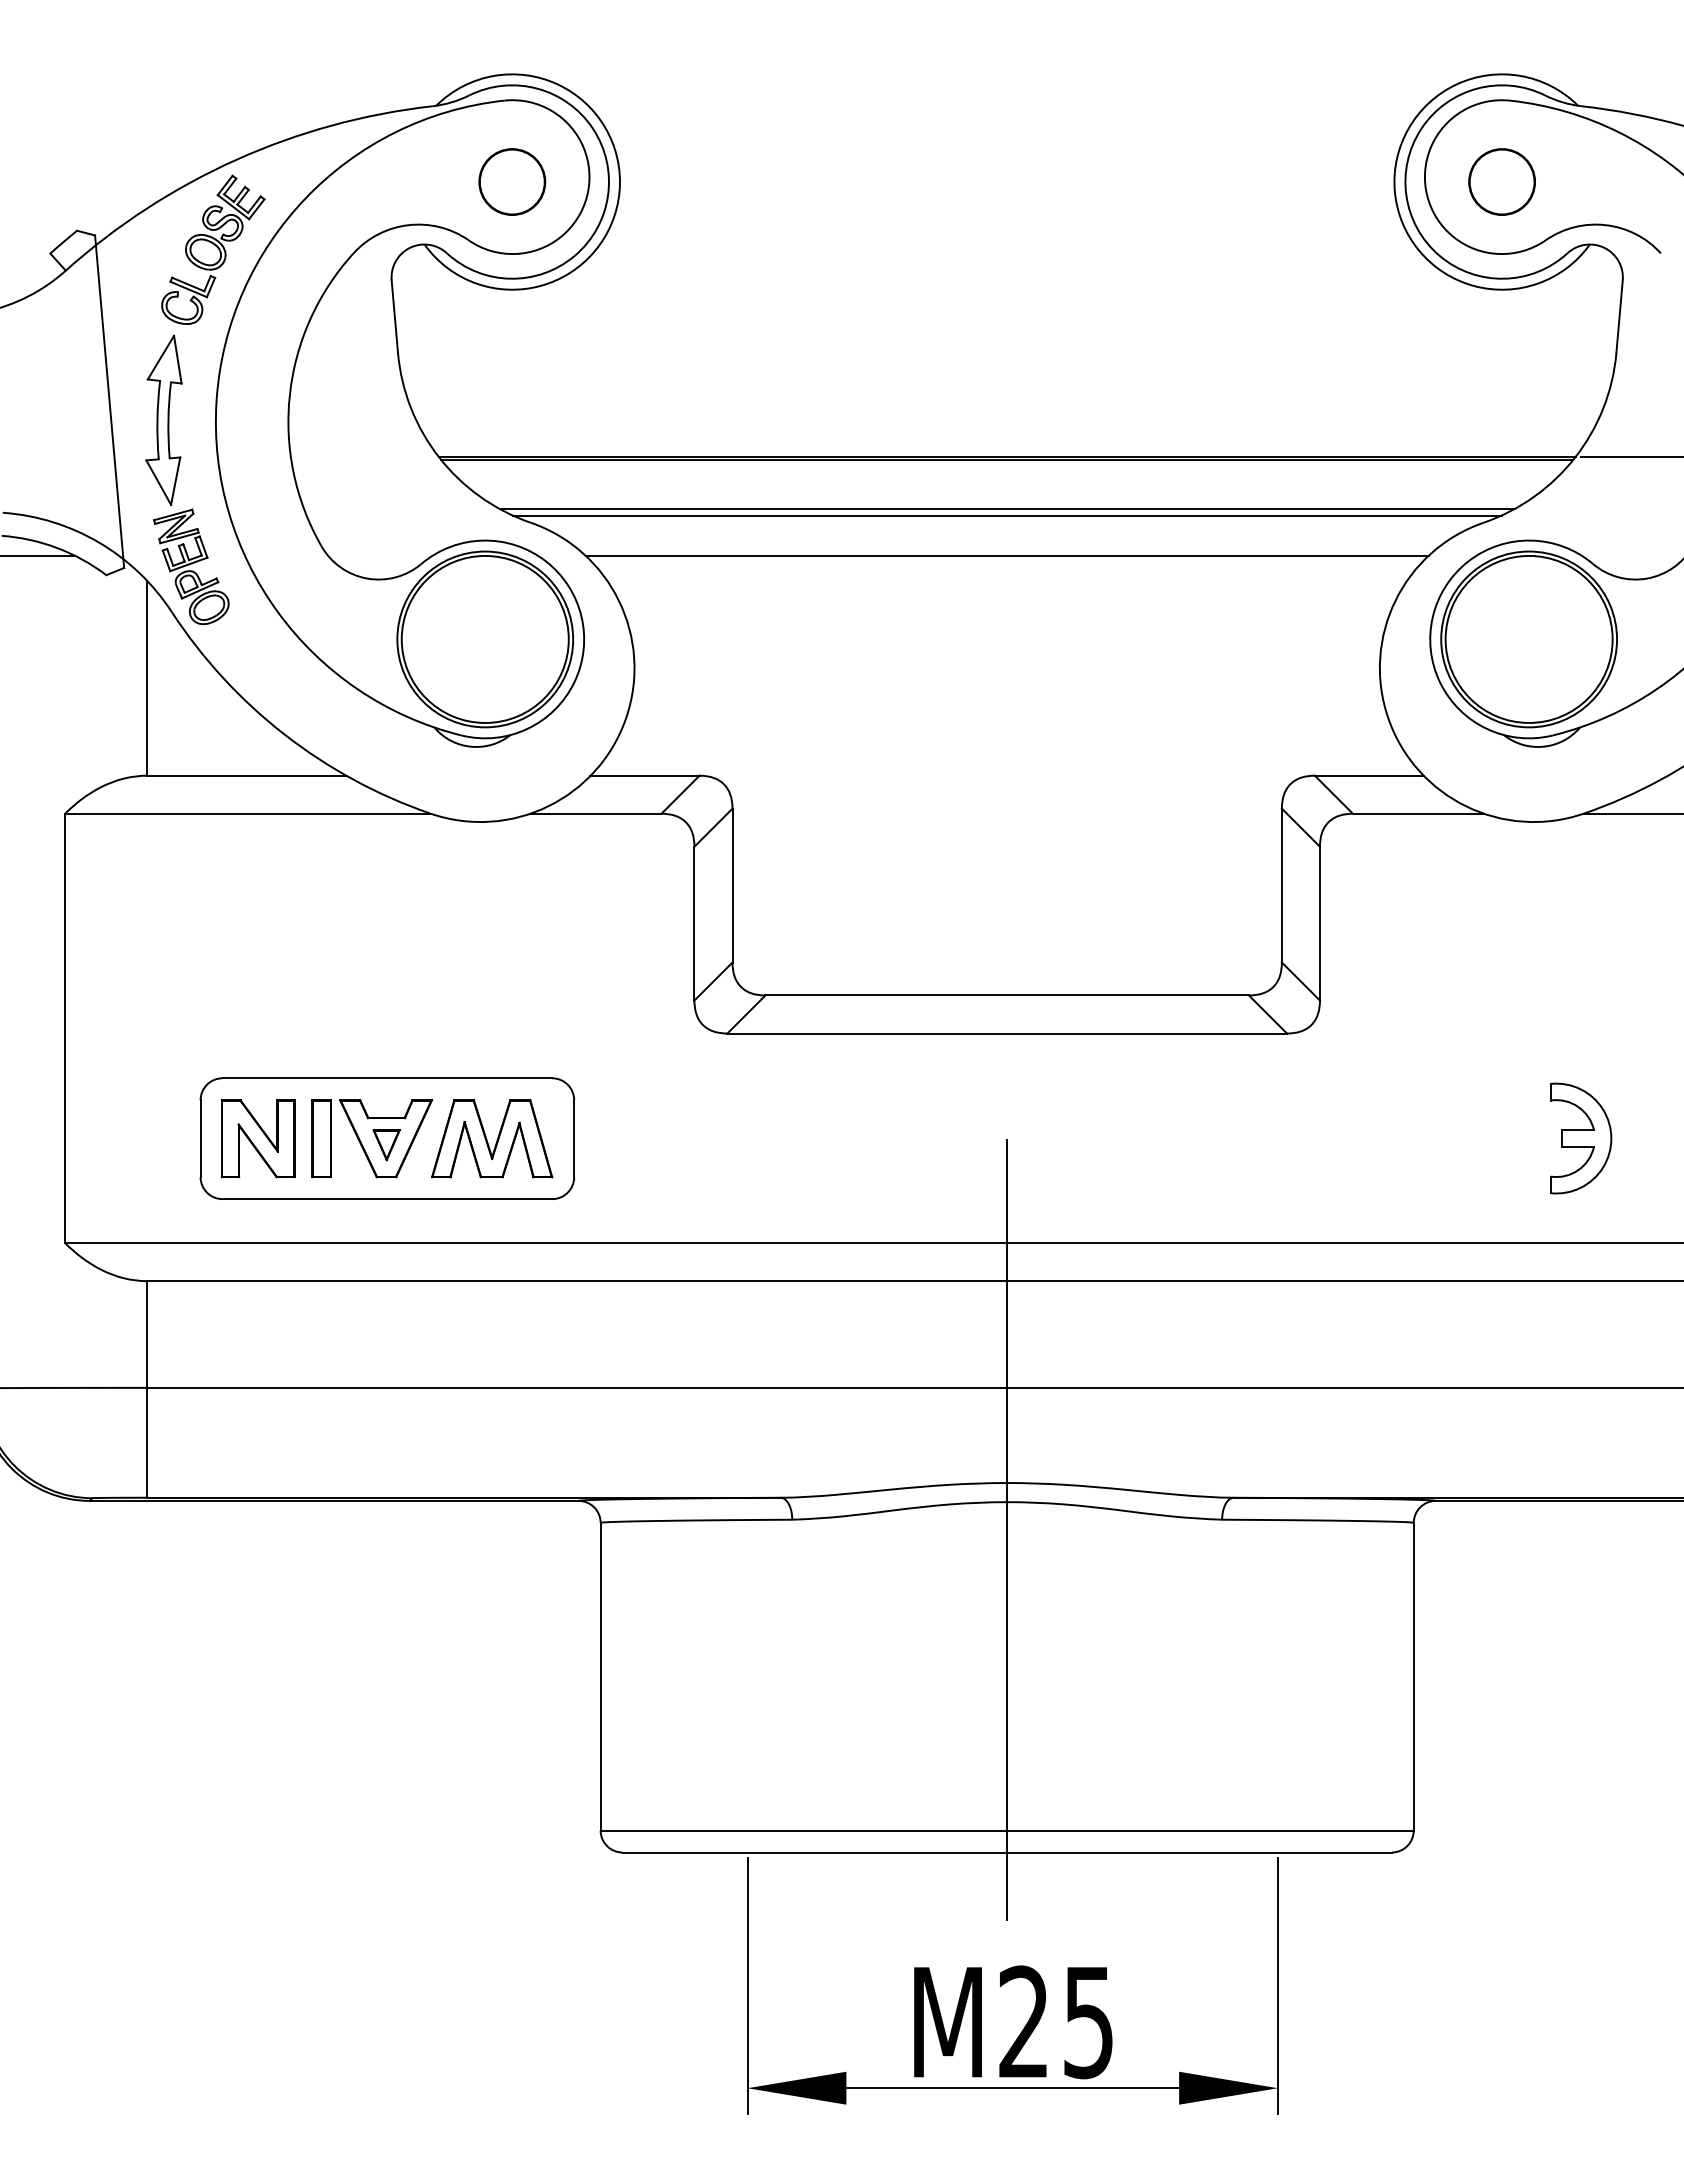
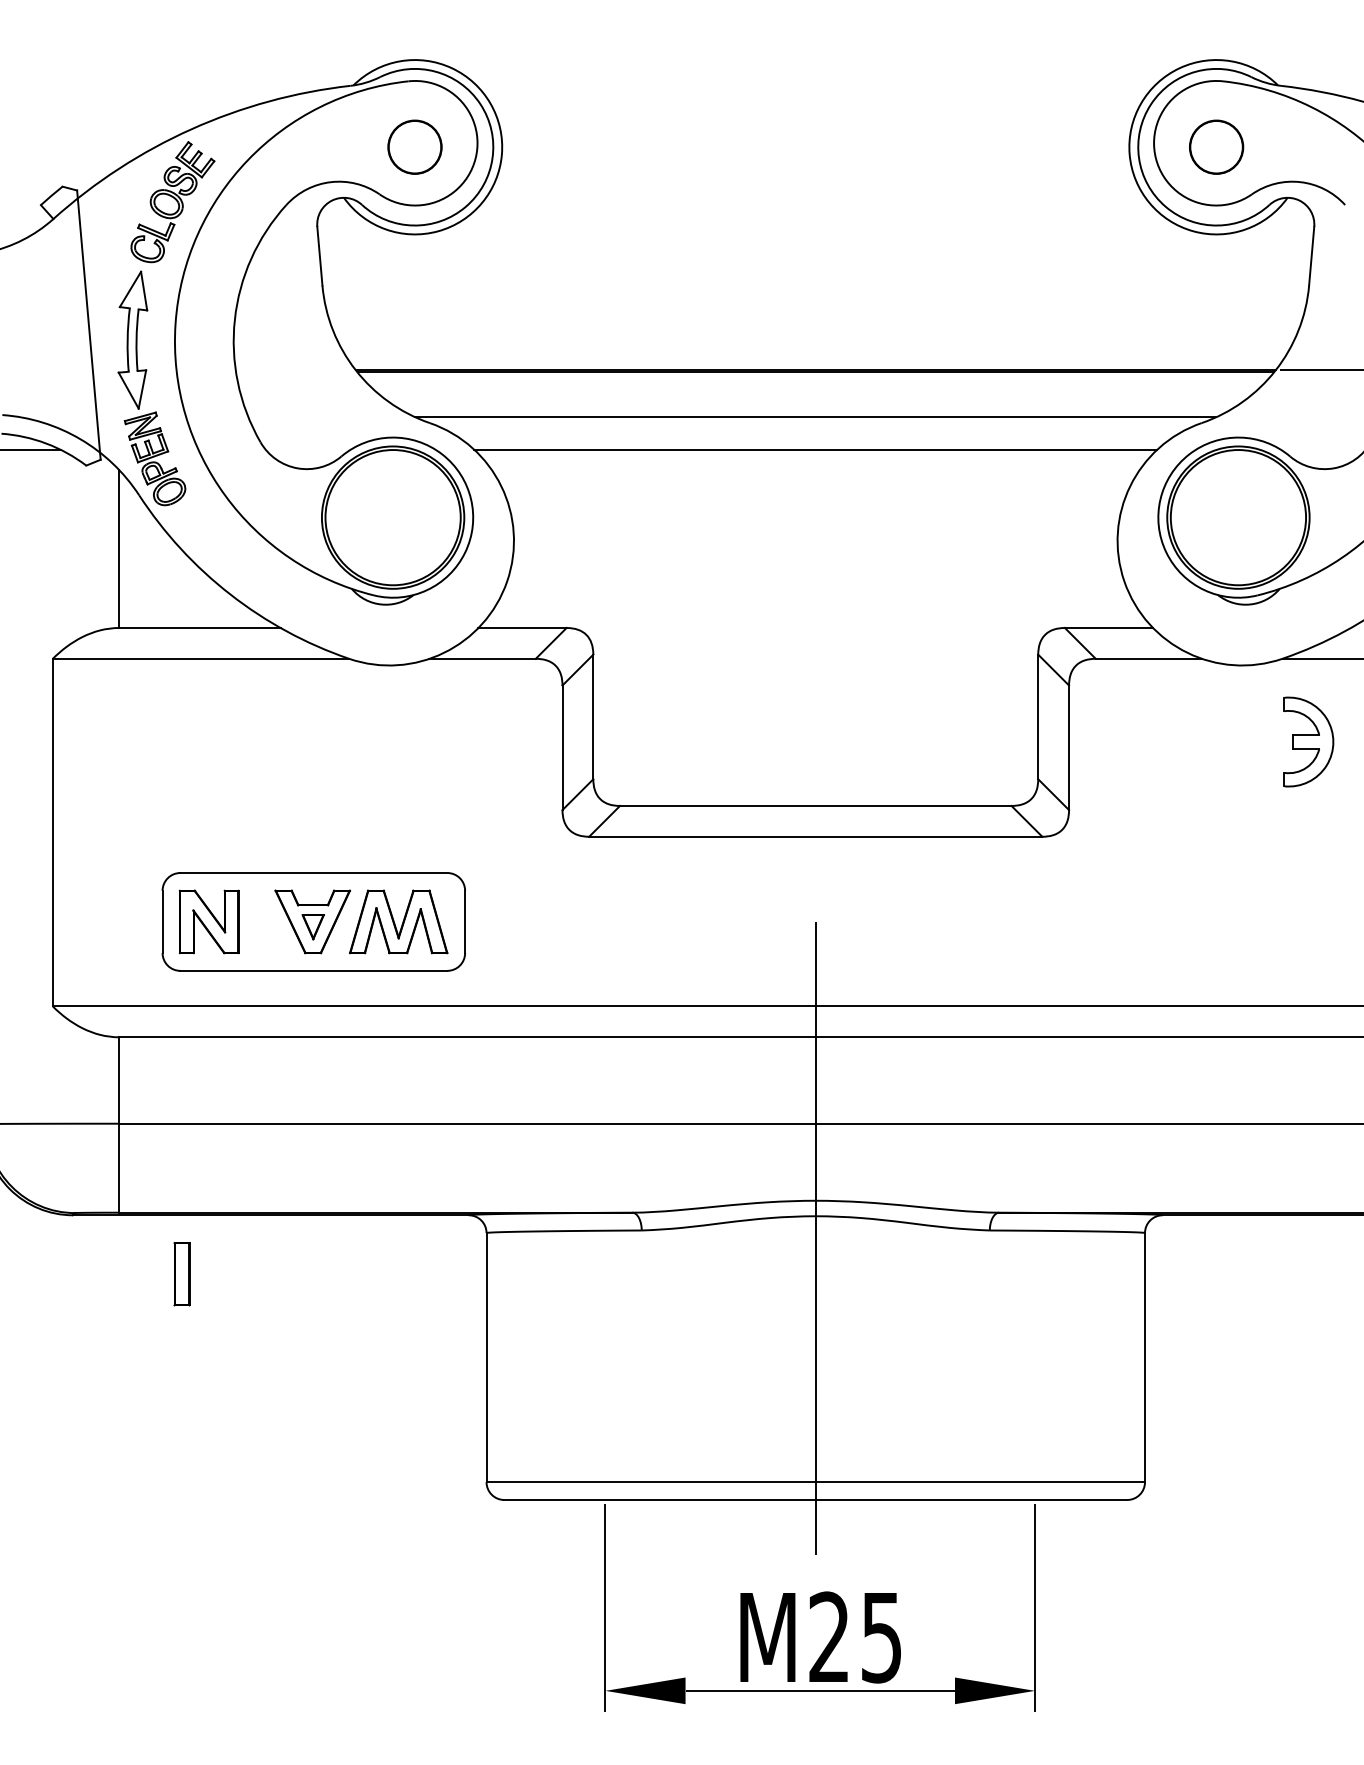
line: (1006, 508) -> (815, 411), removed
part: (321, 1138) -> (181, 1274), moved
part: (1581, 1138) -> (1309, 741), moved

